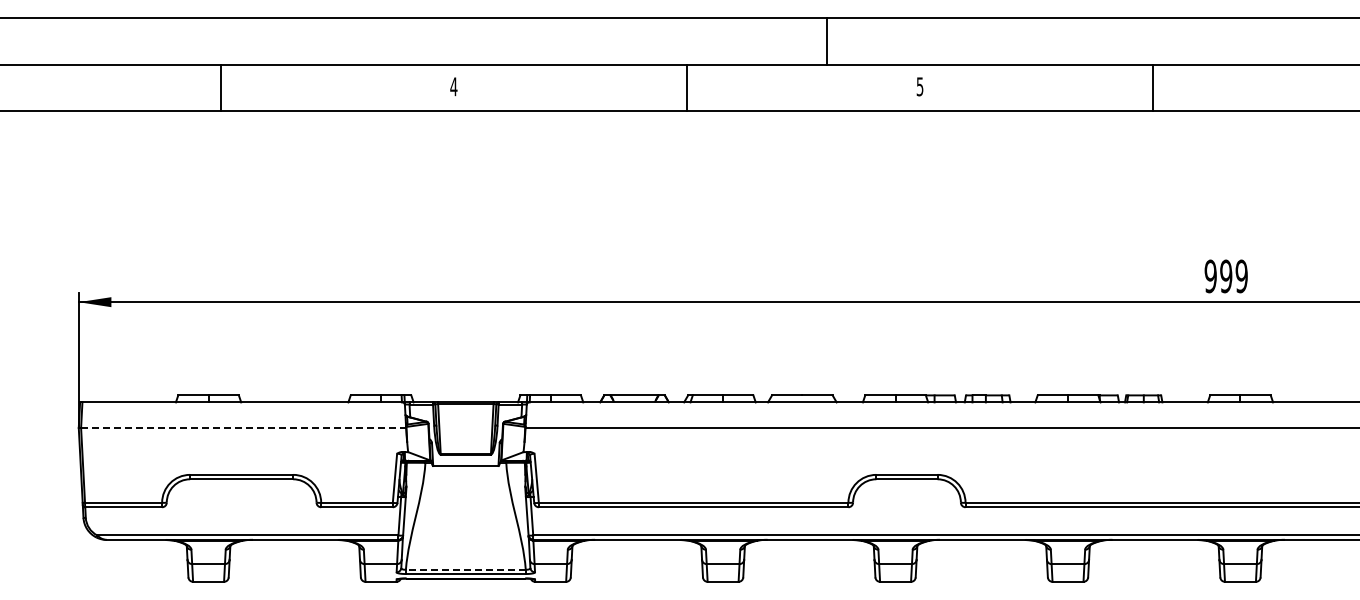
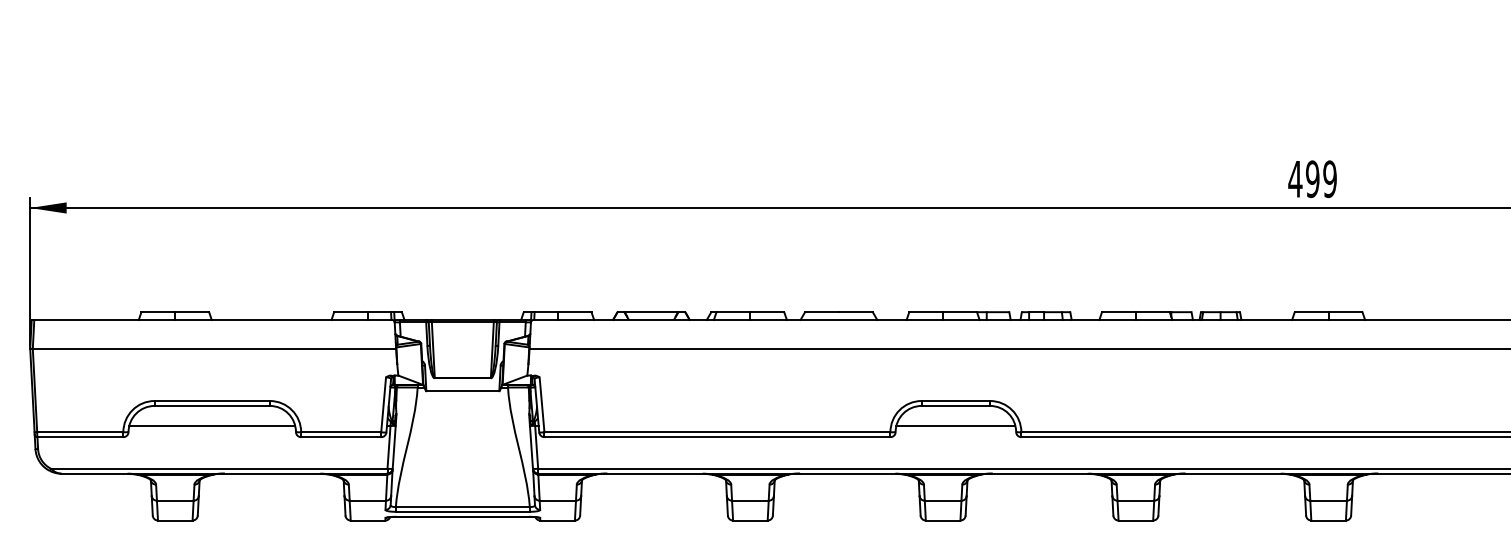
text: (1210, 276) -> (1295, 179), 999 -> 499
line: (243, 428) -> (214, 349), dashed -> solid
line: (241, 496) -> (212, 425), added
line: (906, 496) -> (955, 425), added
line: (465, 569) -> (462, 506), dashed -> solid

